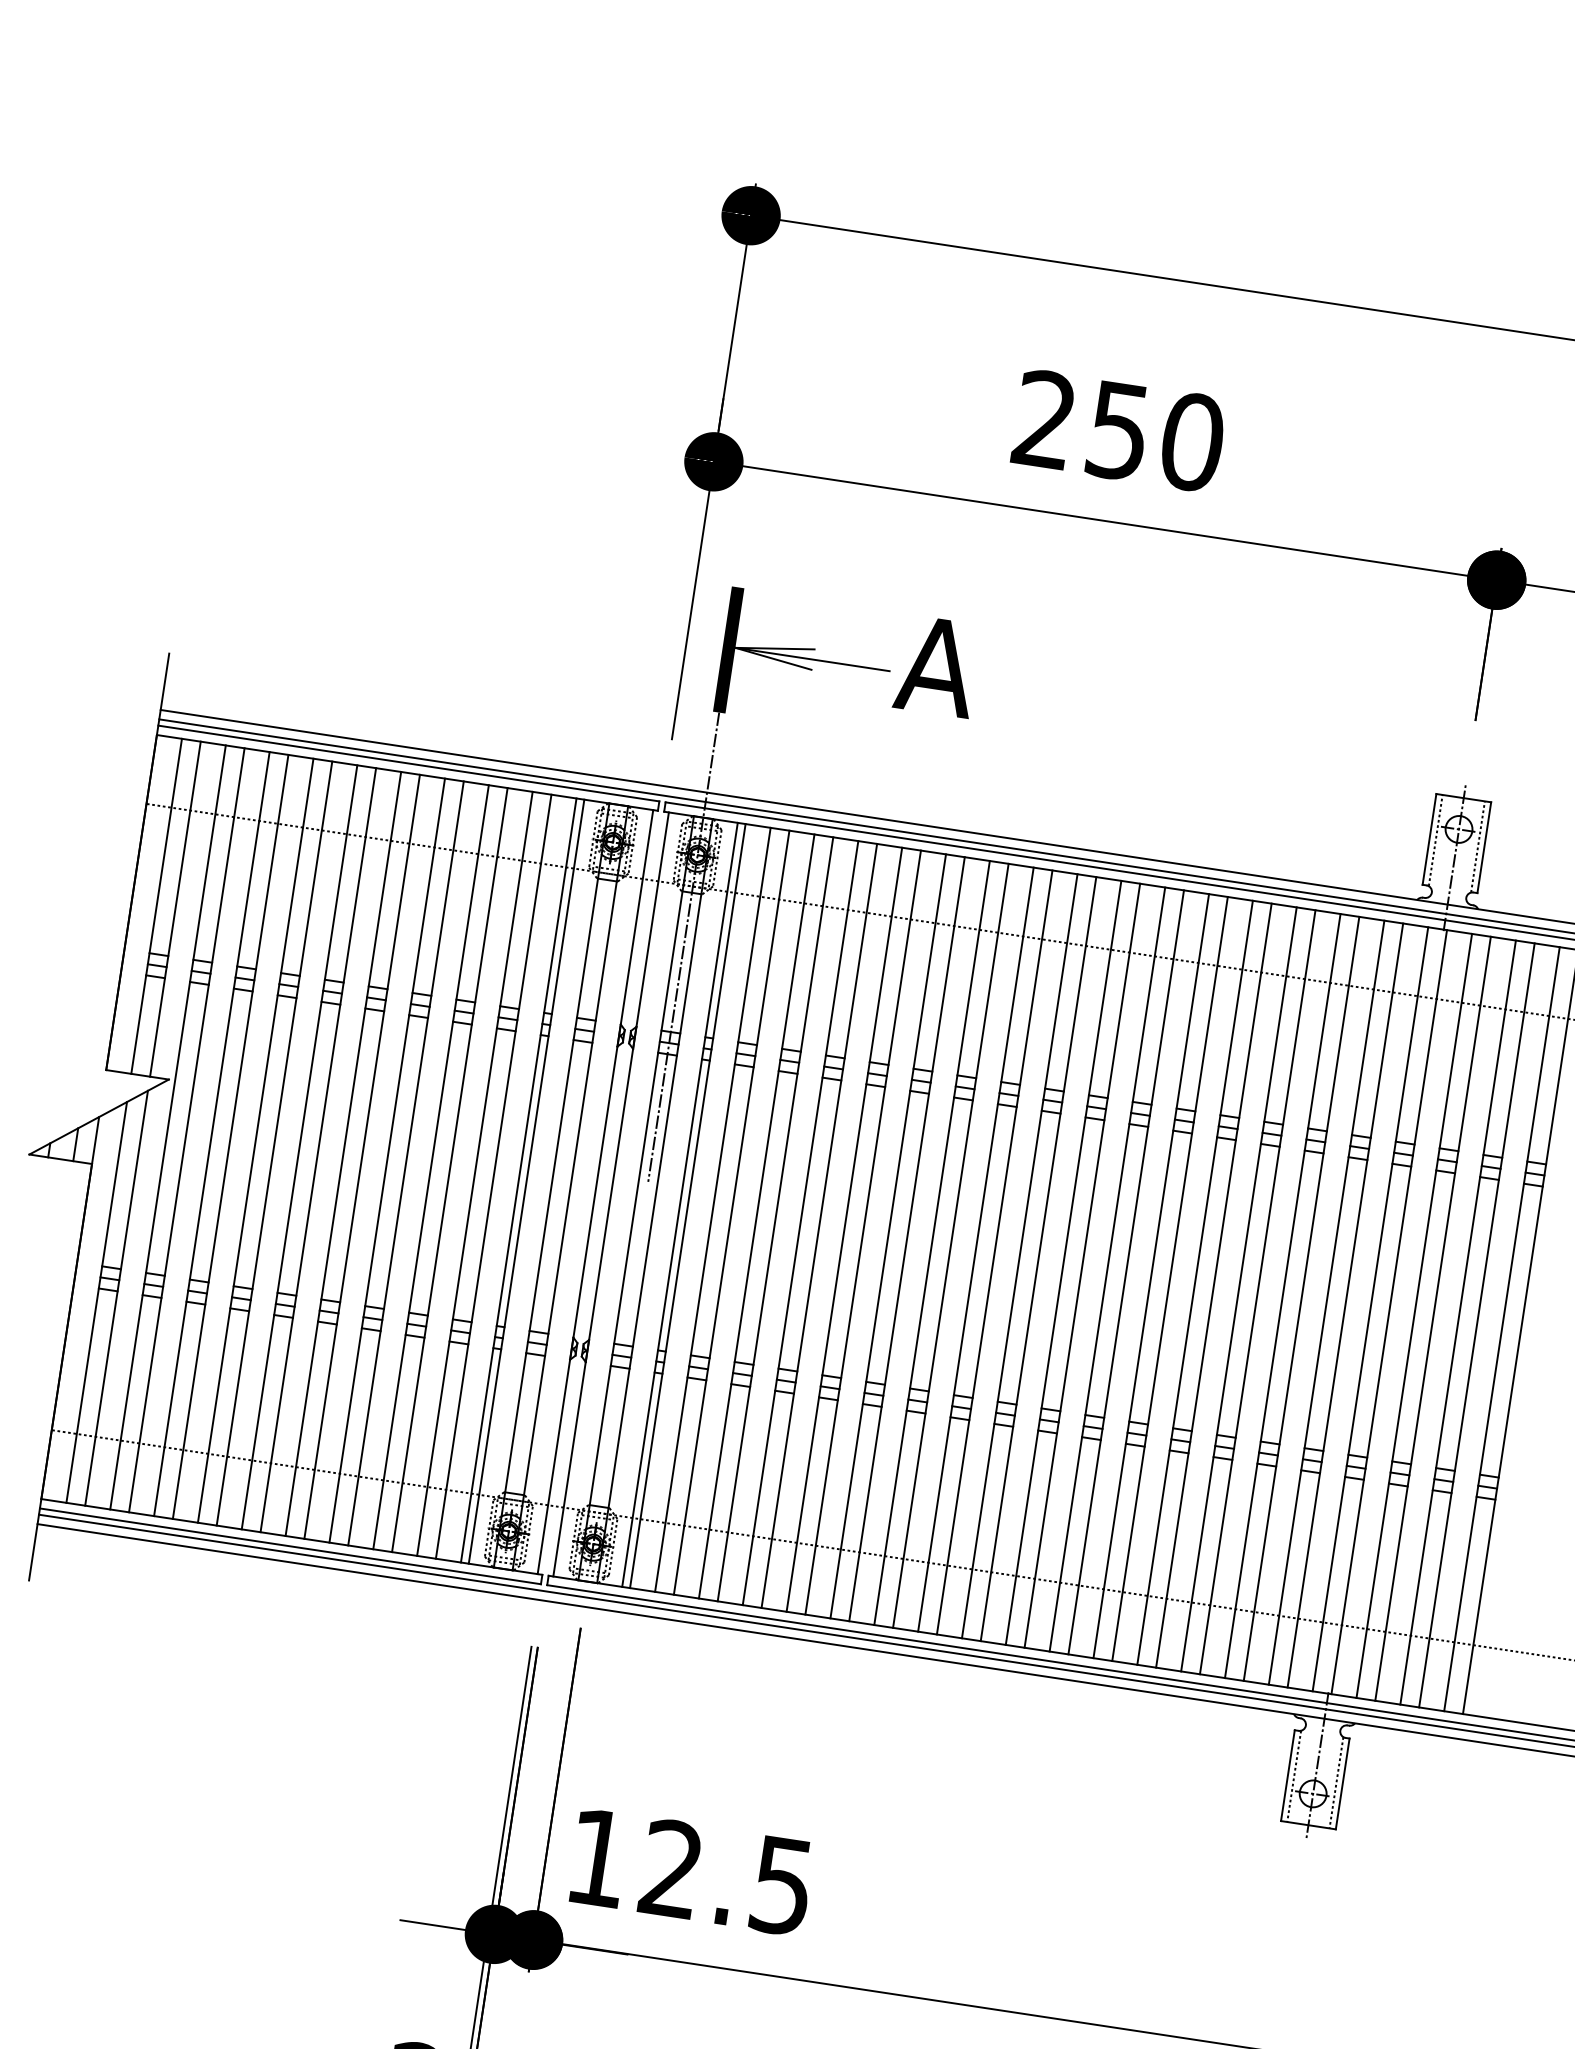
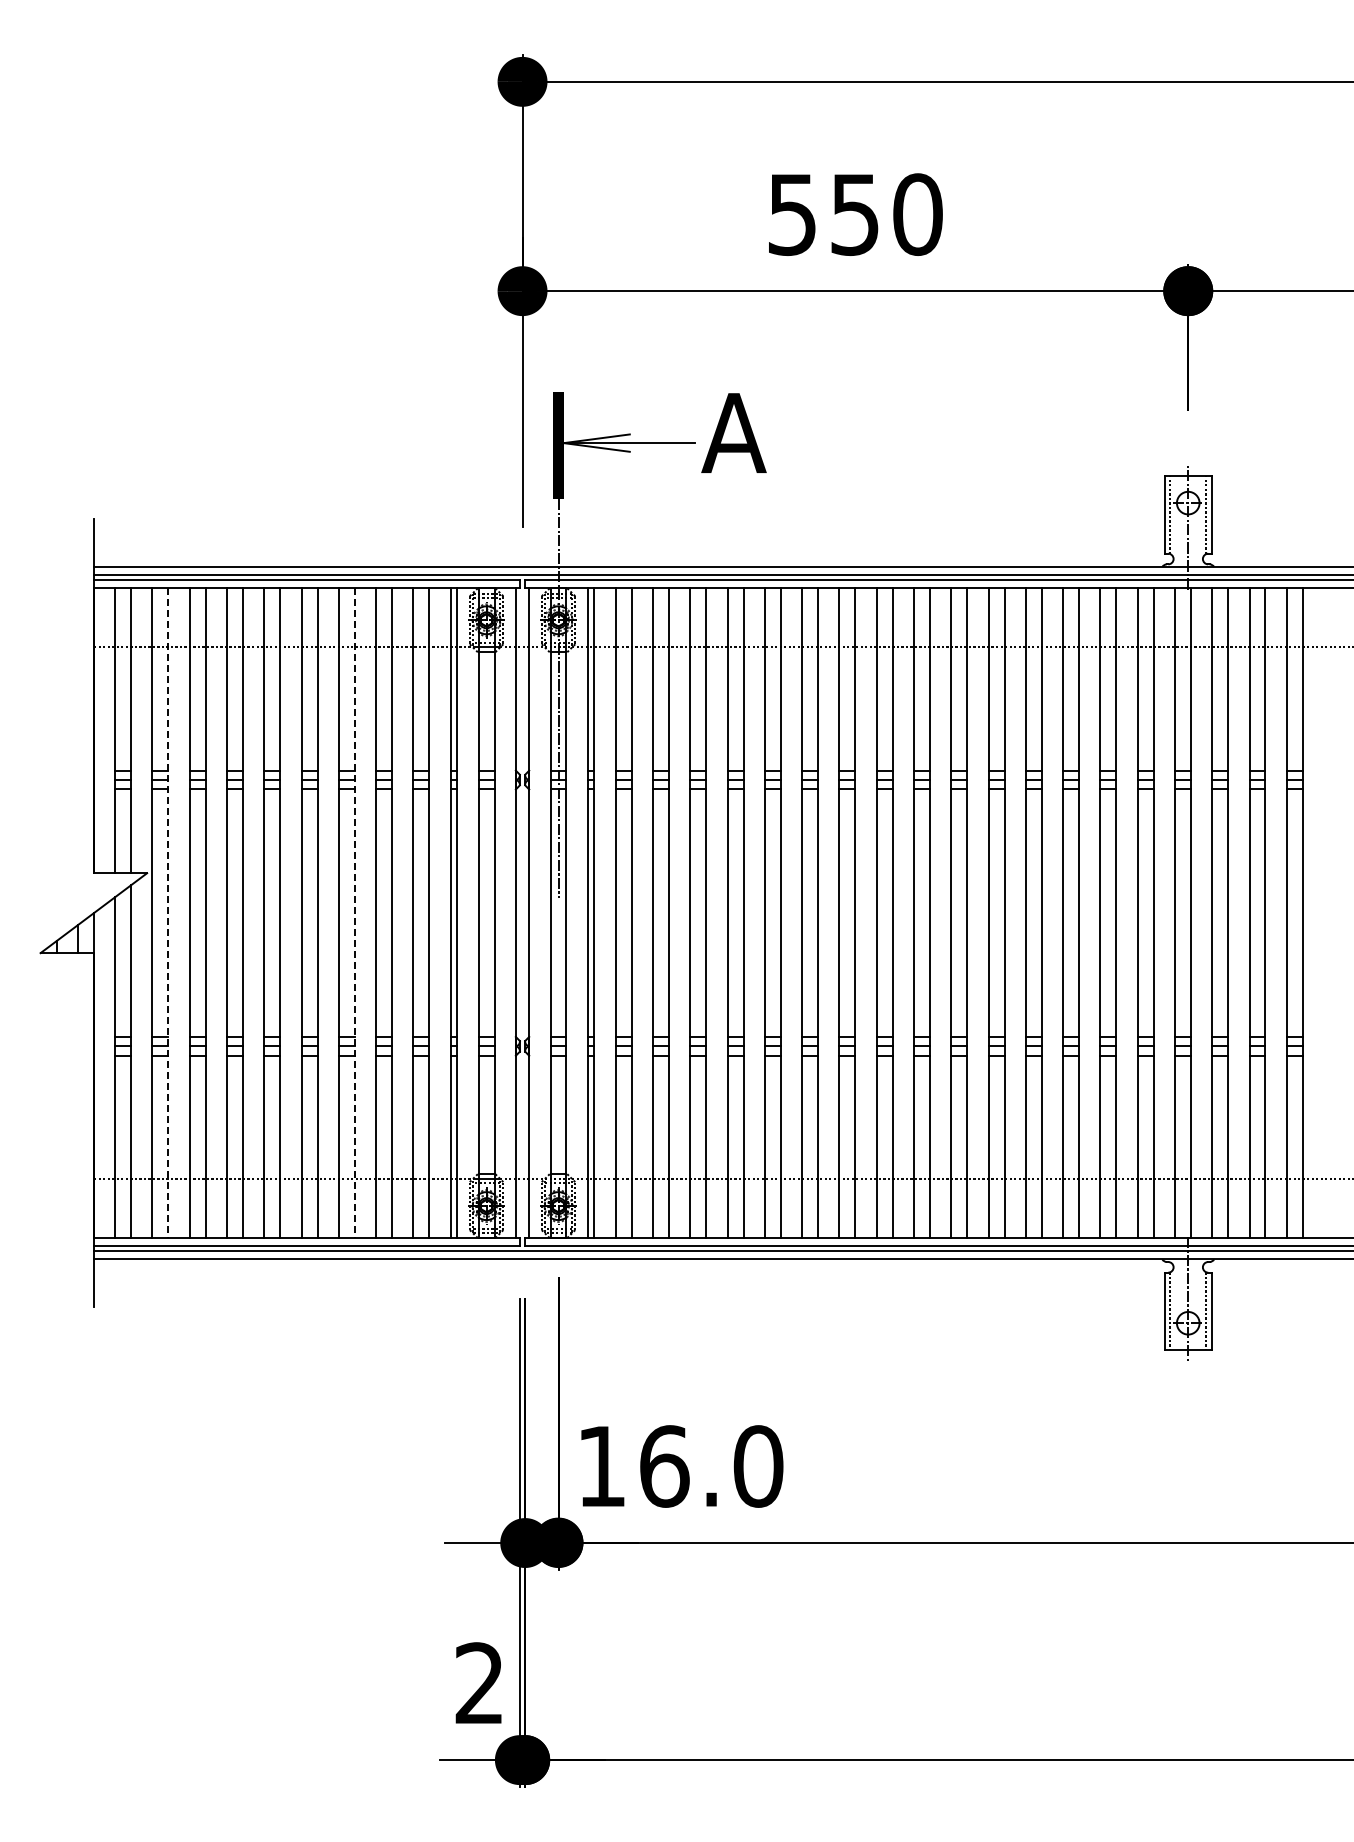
text: (1043, 419) -> (791, 214), 250 -> 550
line: (186, 1130) -> (168, 913), solid -> dashed
line: (405, 1163) -> (354, 913), solid -> dashed
text: (727, 1877) -> (711, 1466), 12.5 -> 16.0

